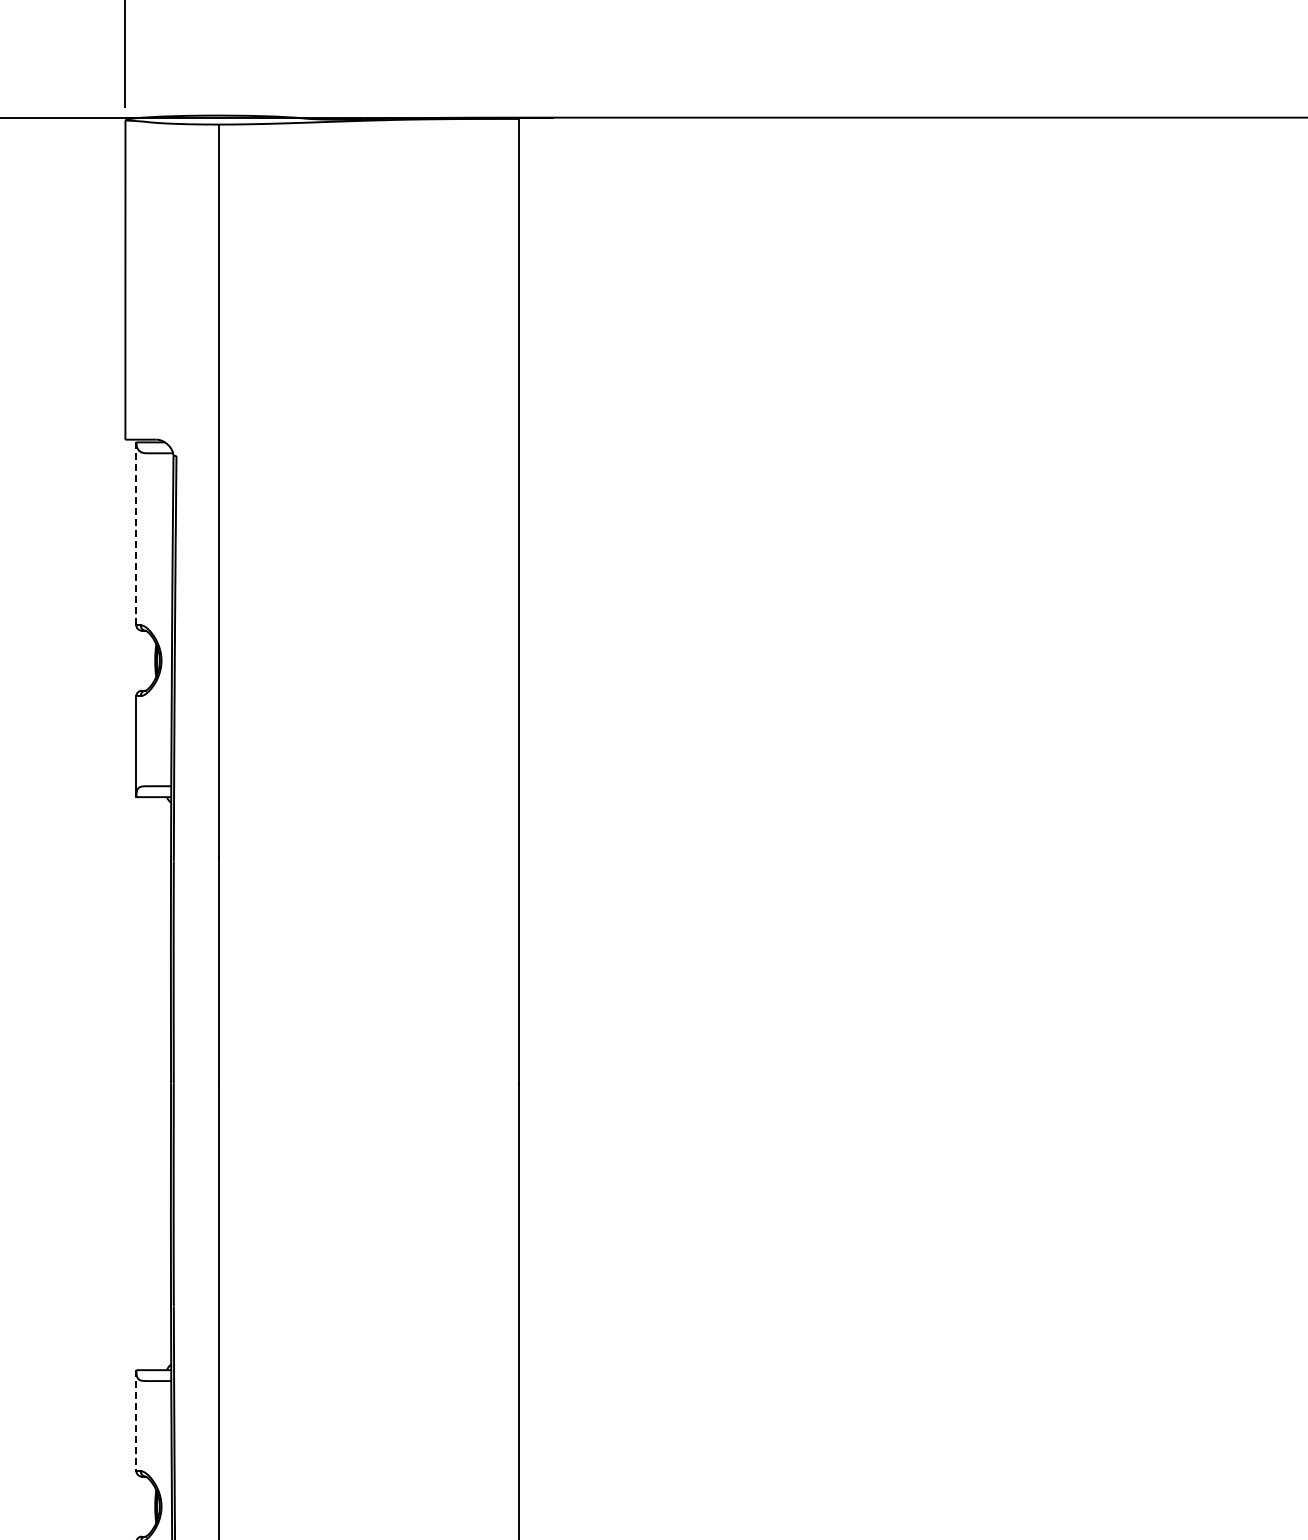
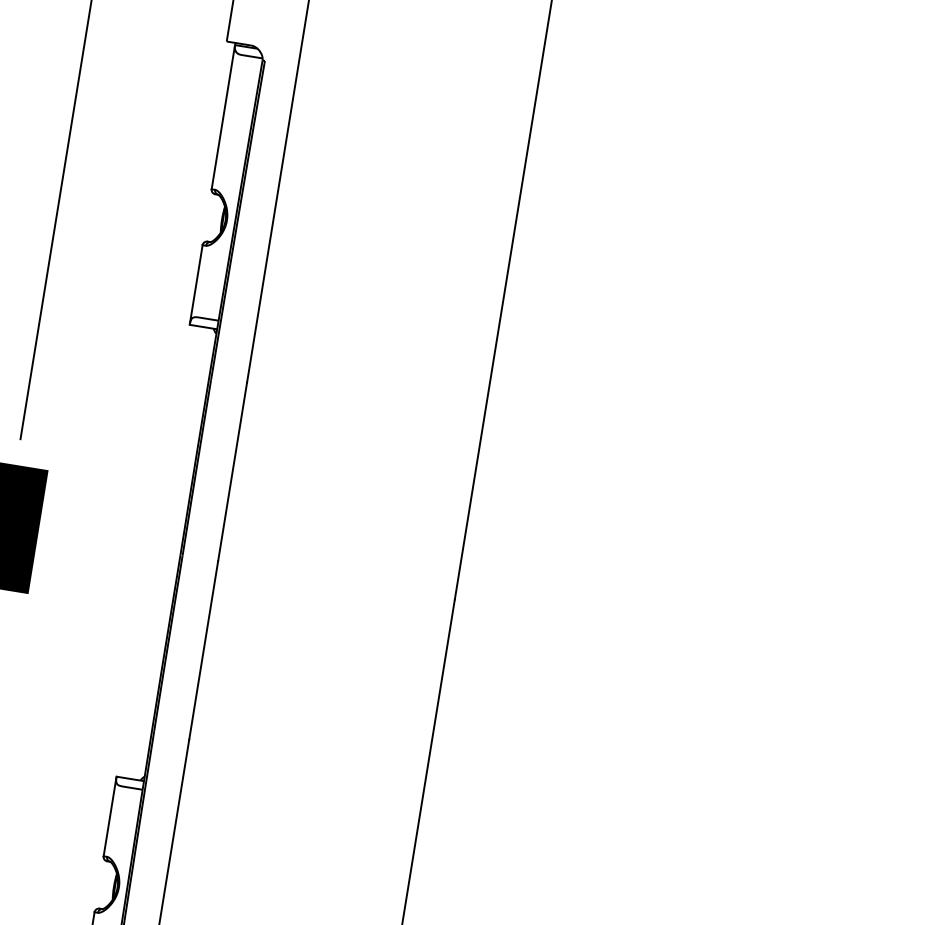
line: (136, 532) -> (223, 116), dashed -> solid
line: (136, 1421) -> (110, 817), dashed -> solid

